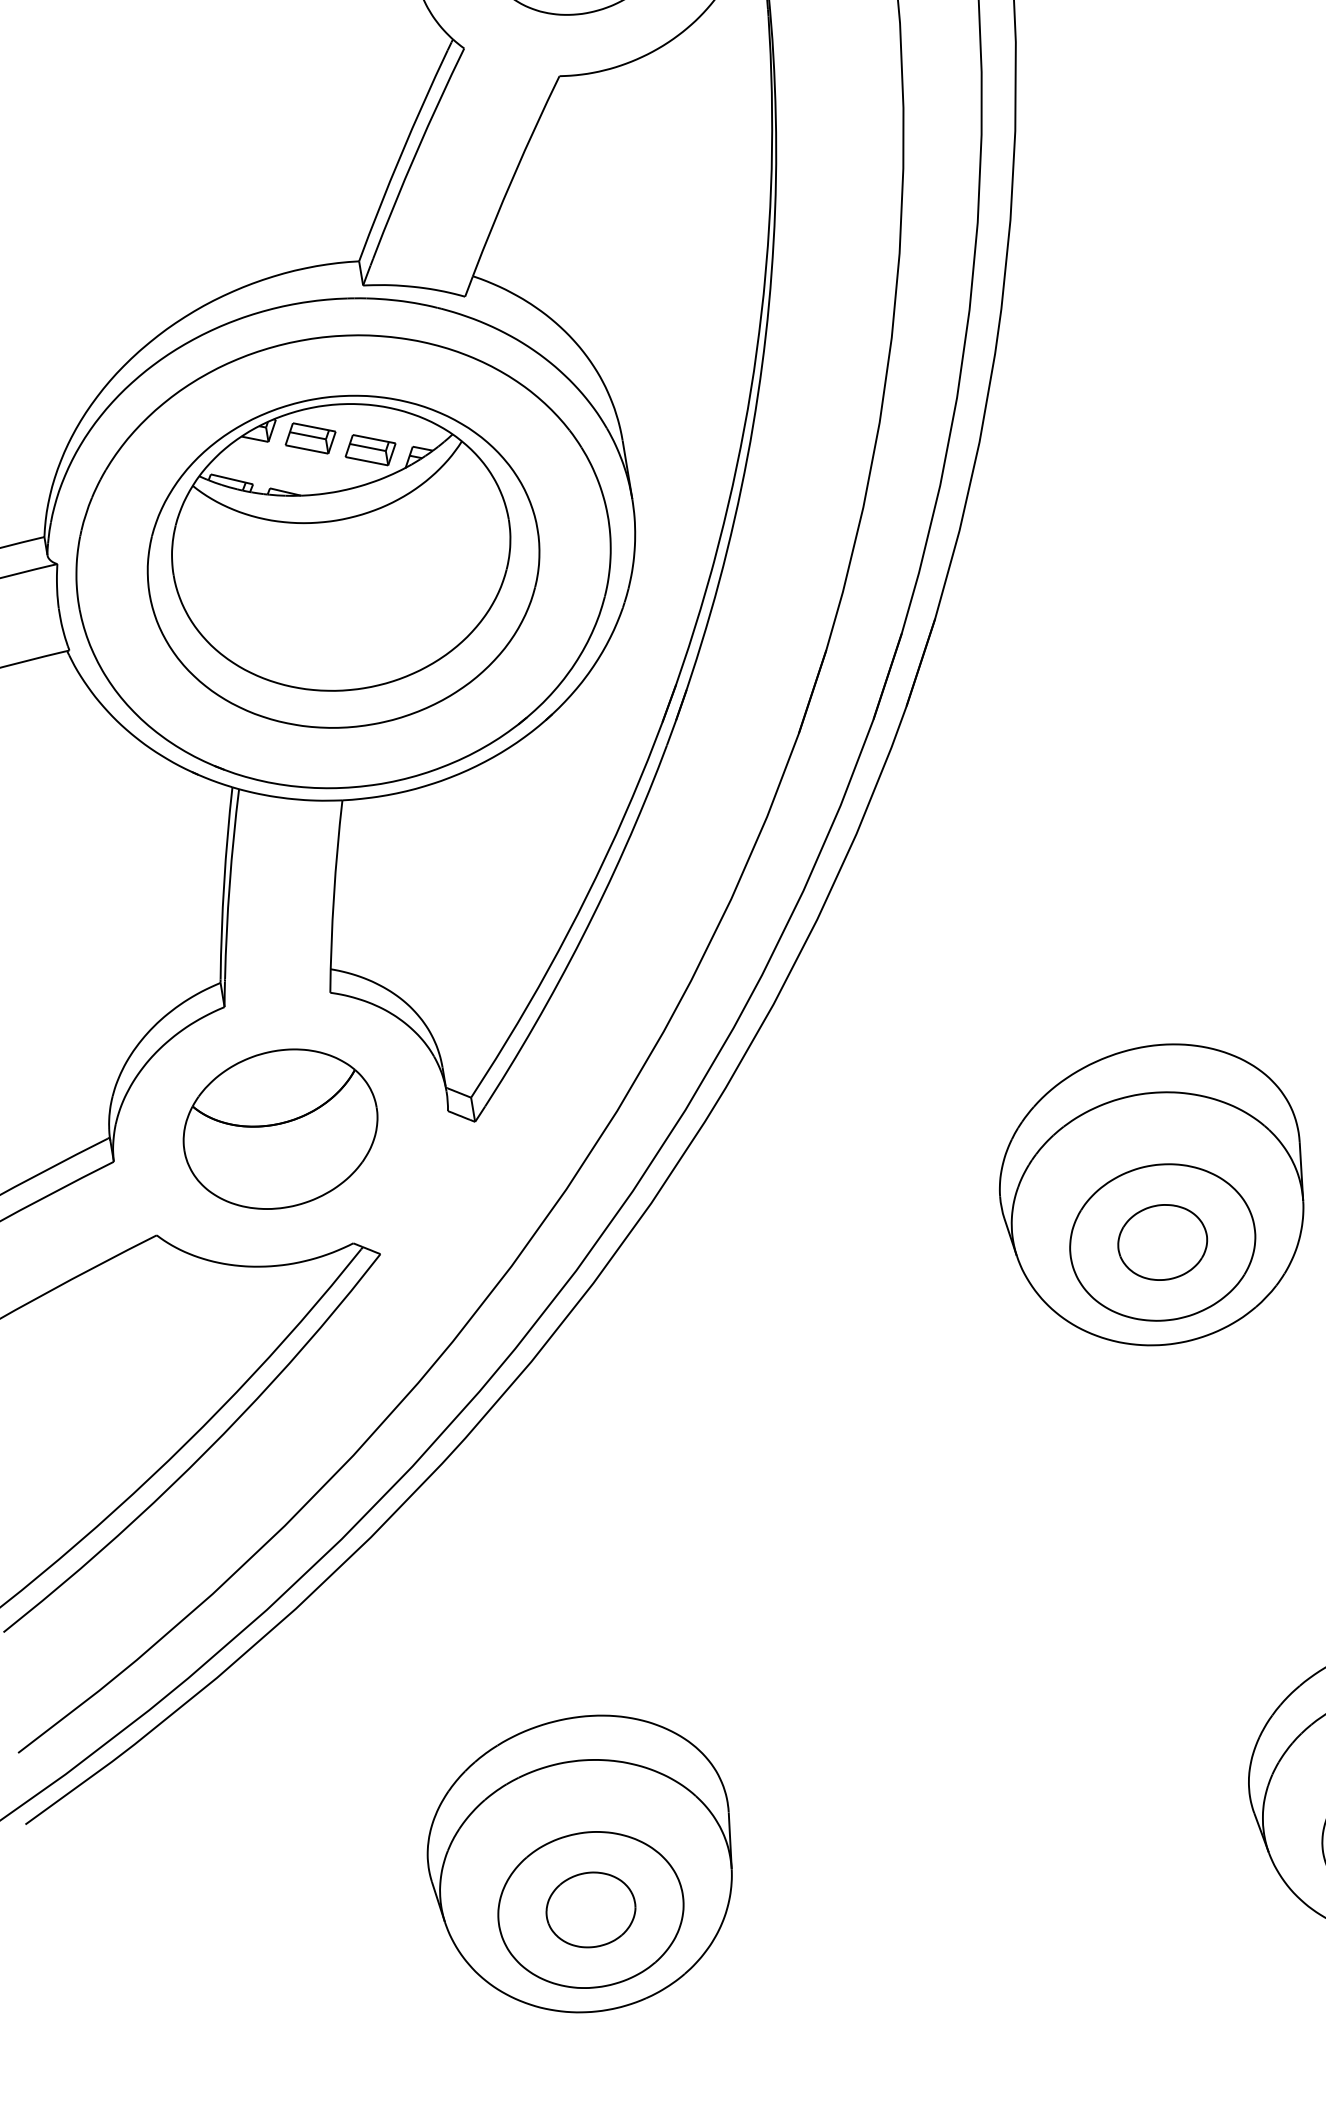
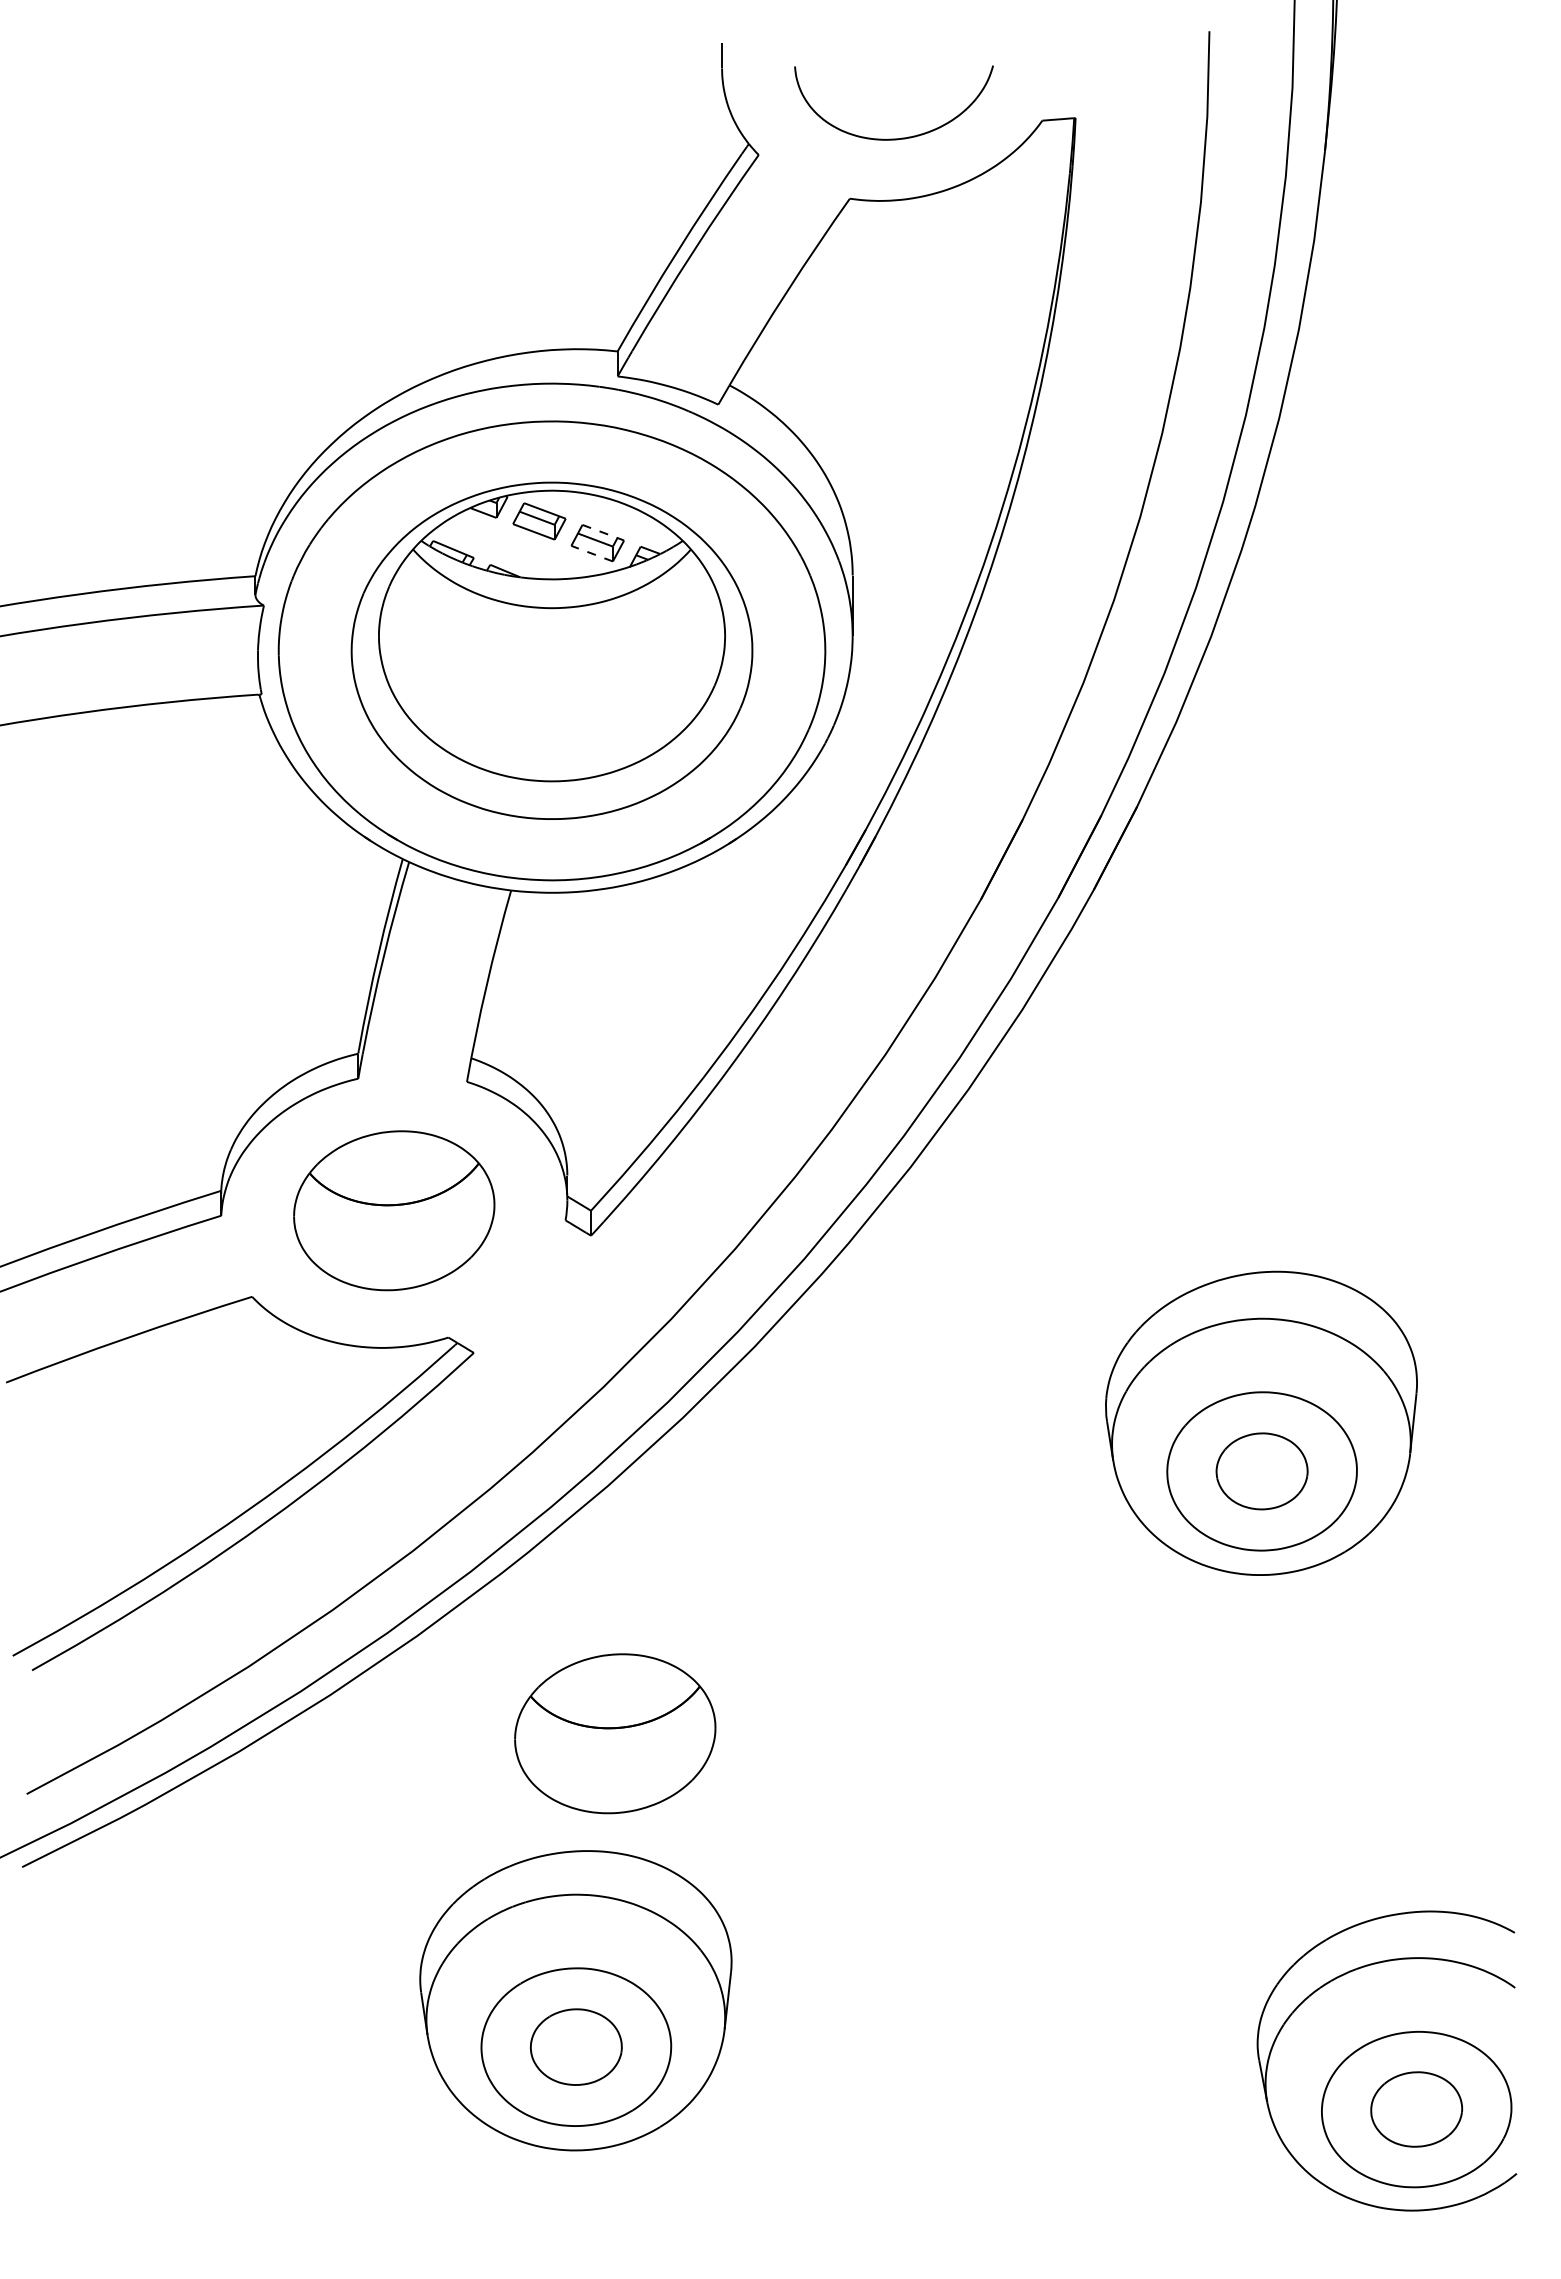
line: (374, 438) -> (603, 532), solid -> dashed
line: (366, 461) -> (591, 553), solid -> dashed
part: (578, 1599) -> (615, 1733), added

